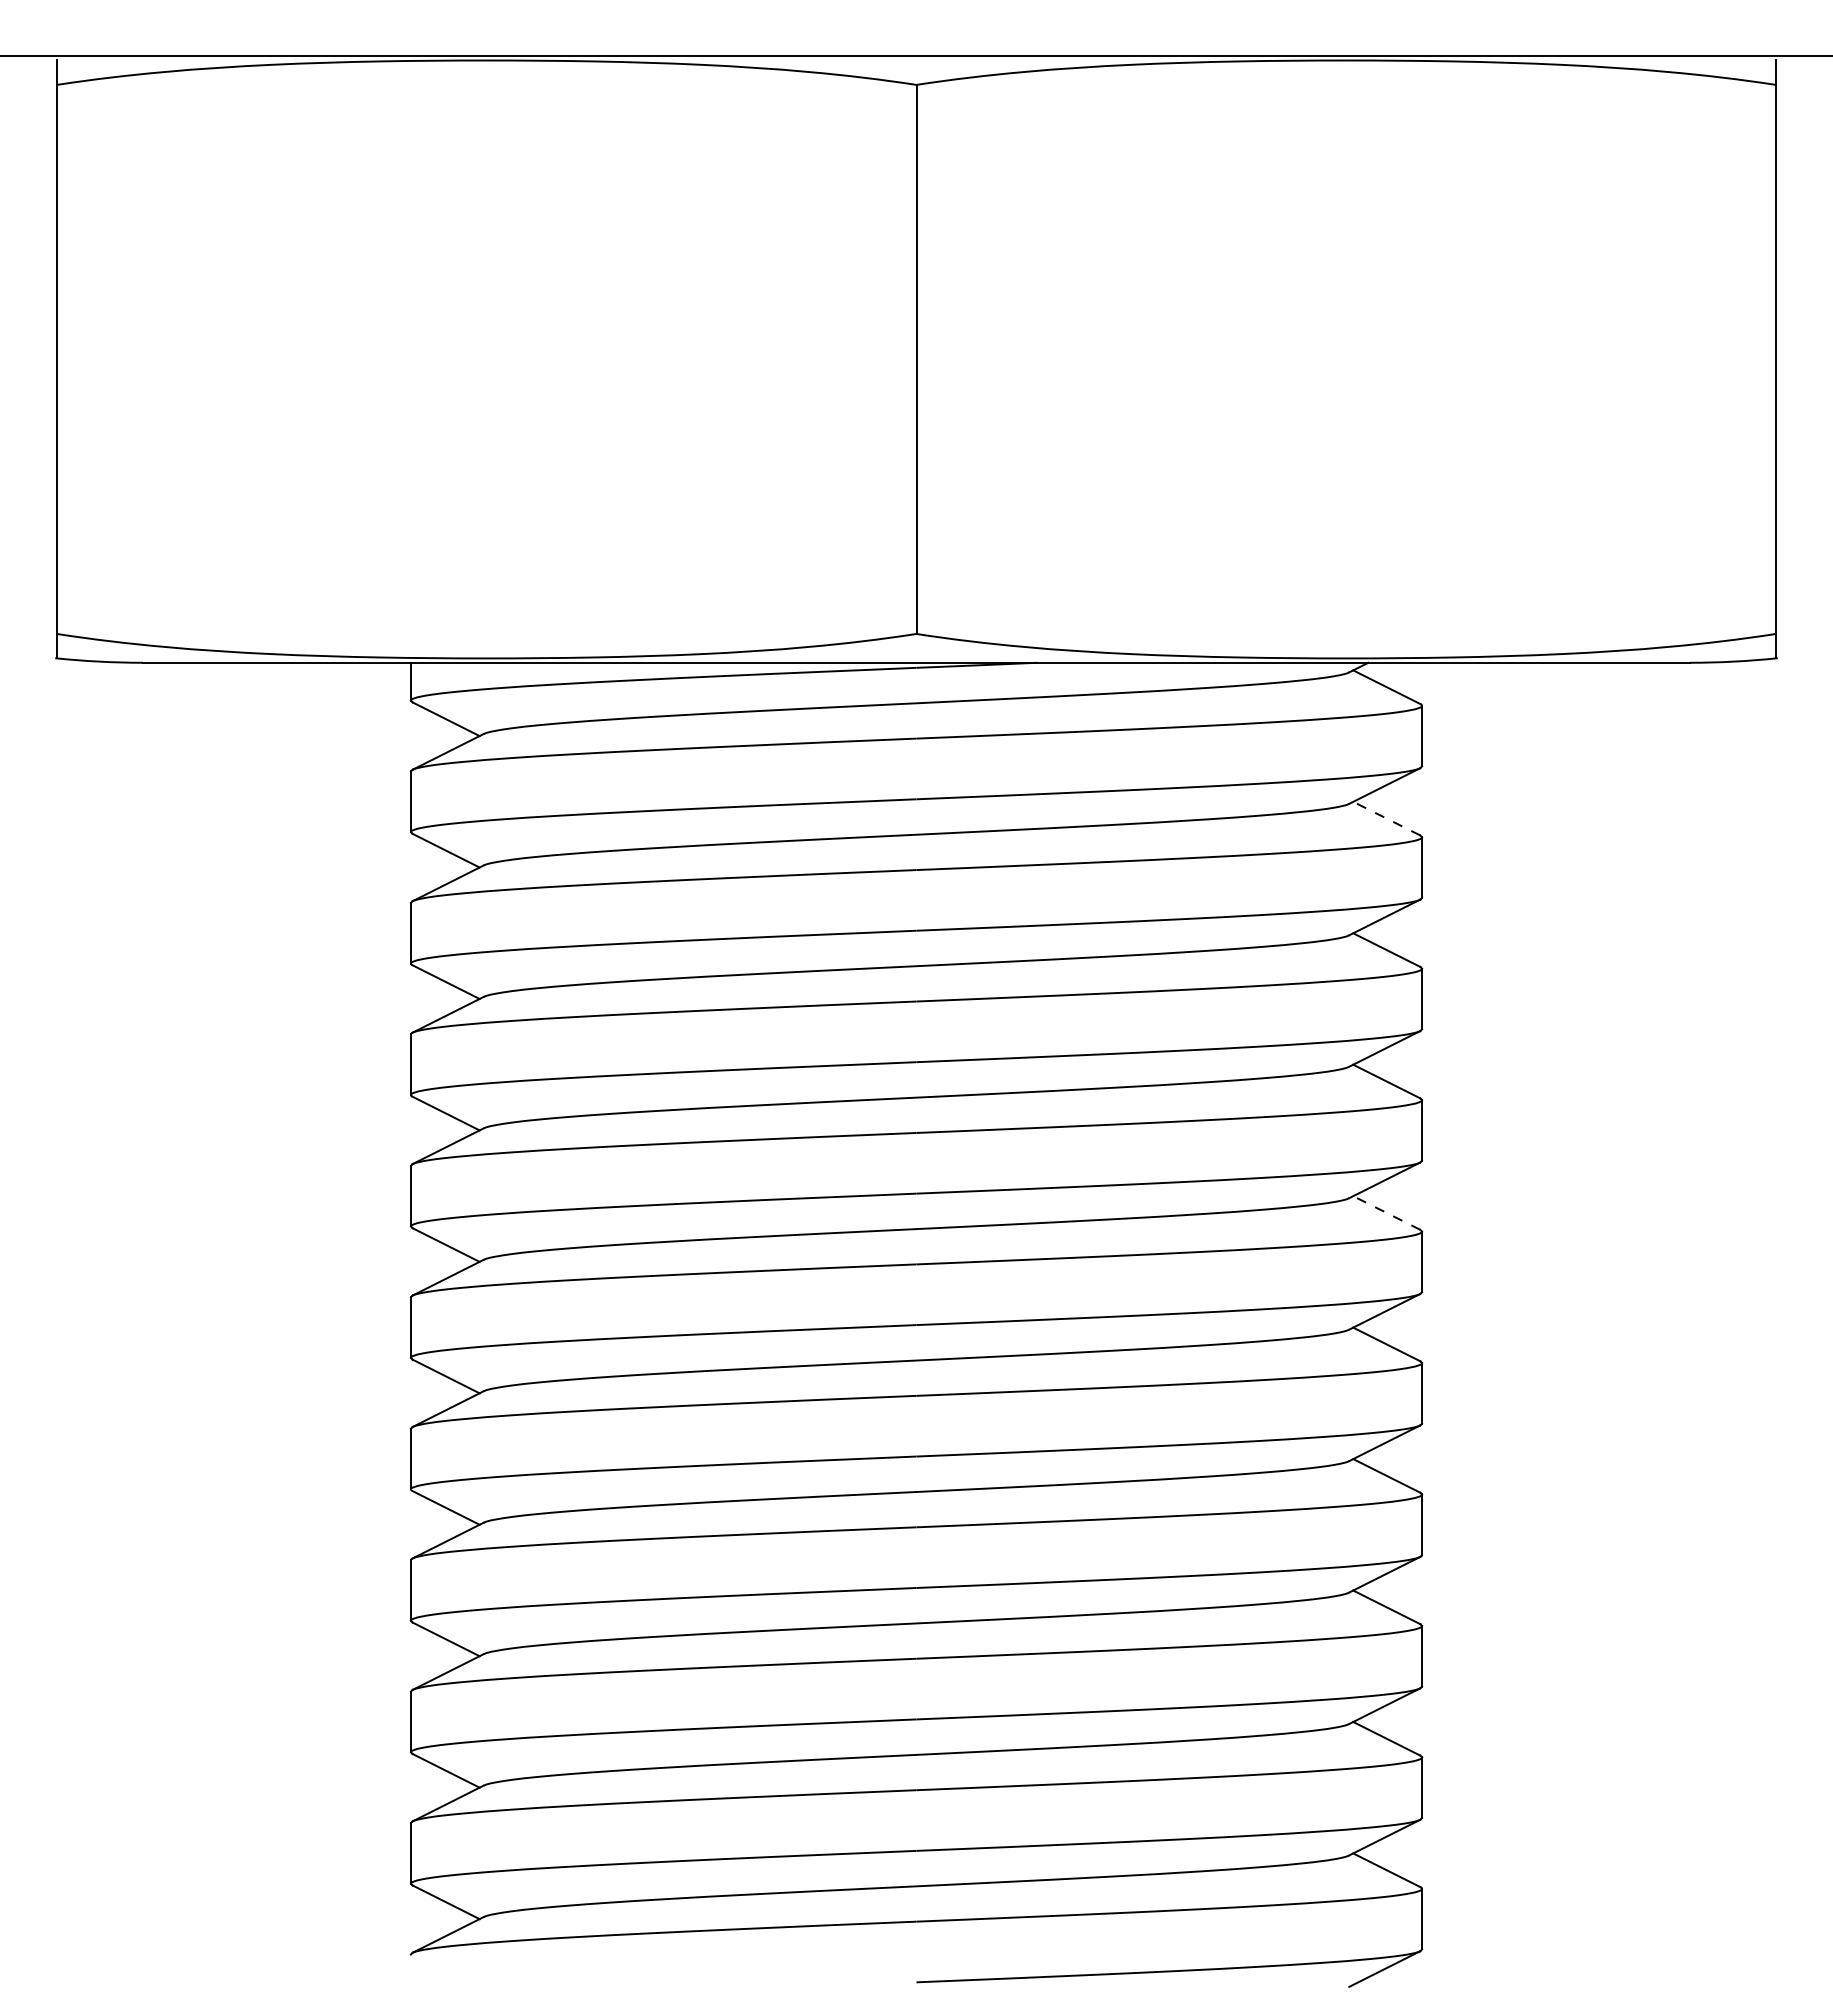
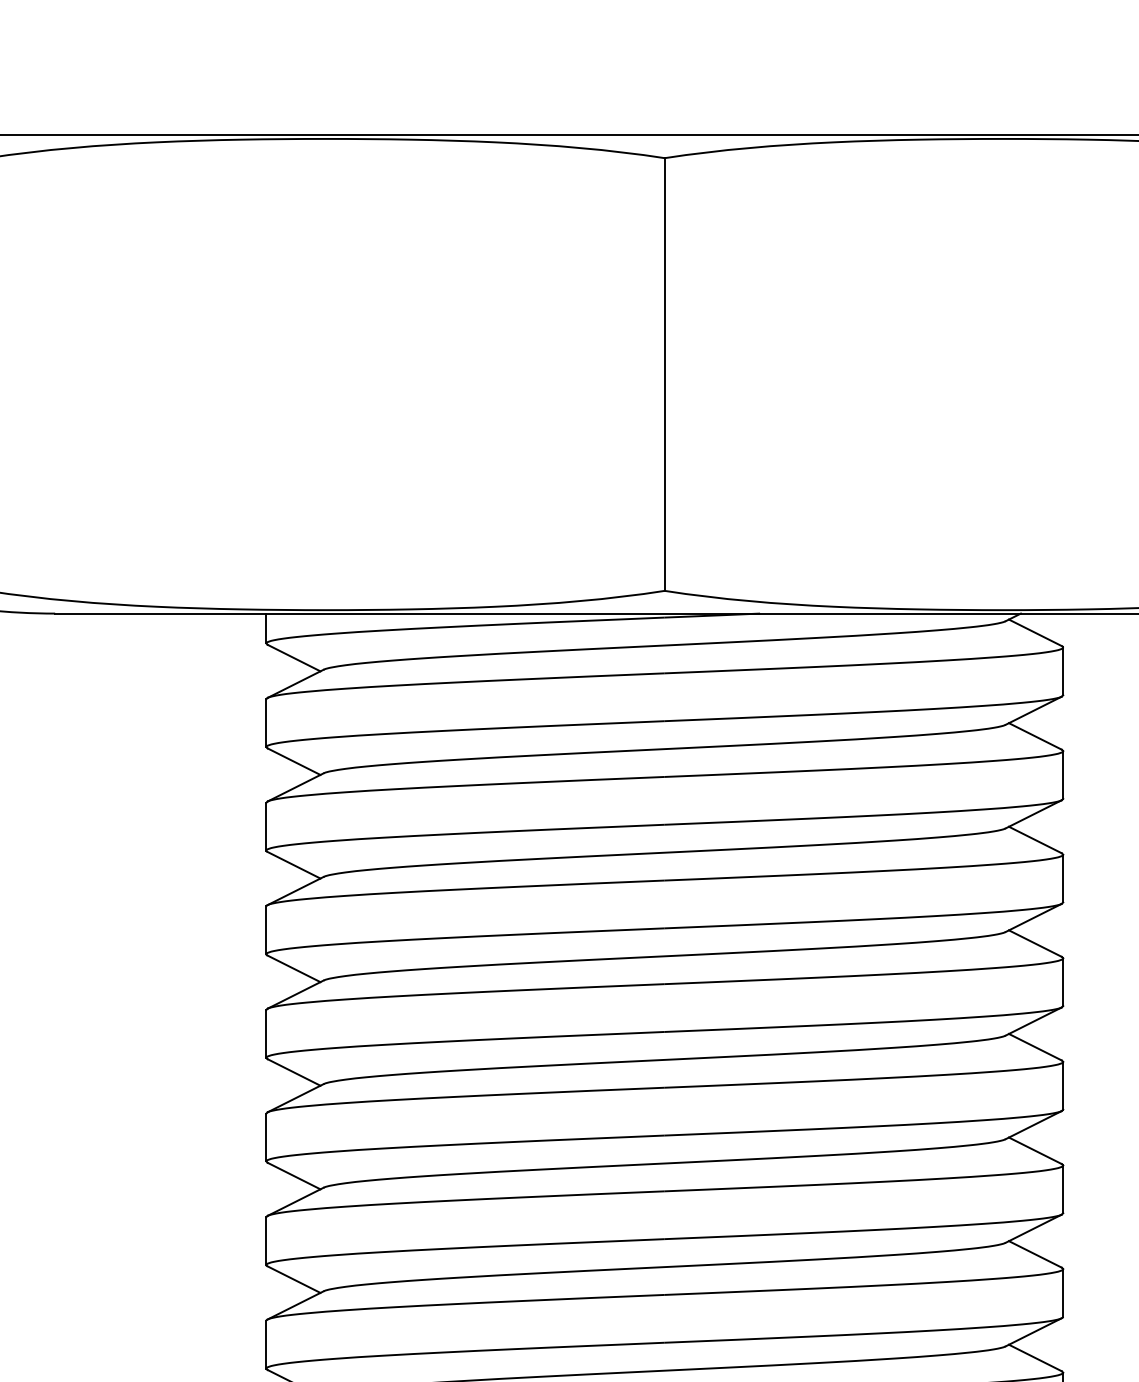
line: (1386, 818) -> (1035, 736), dashed -> solid
line: (1386, 1213) -> (1035, 1047), dashed -> solid

